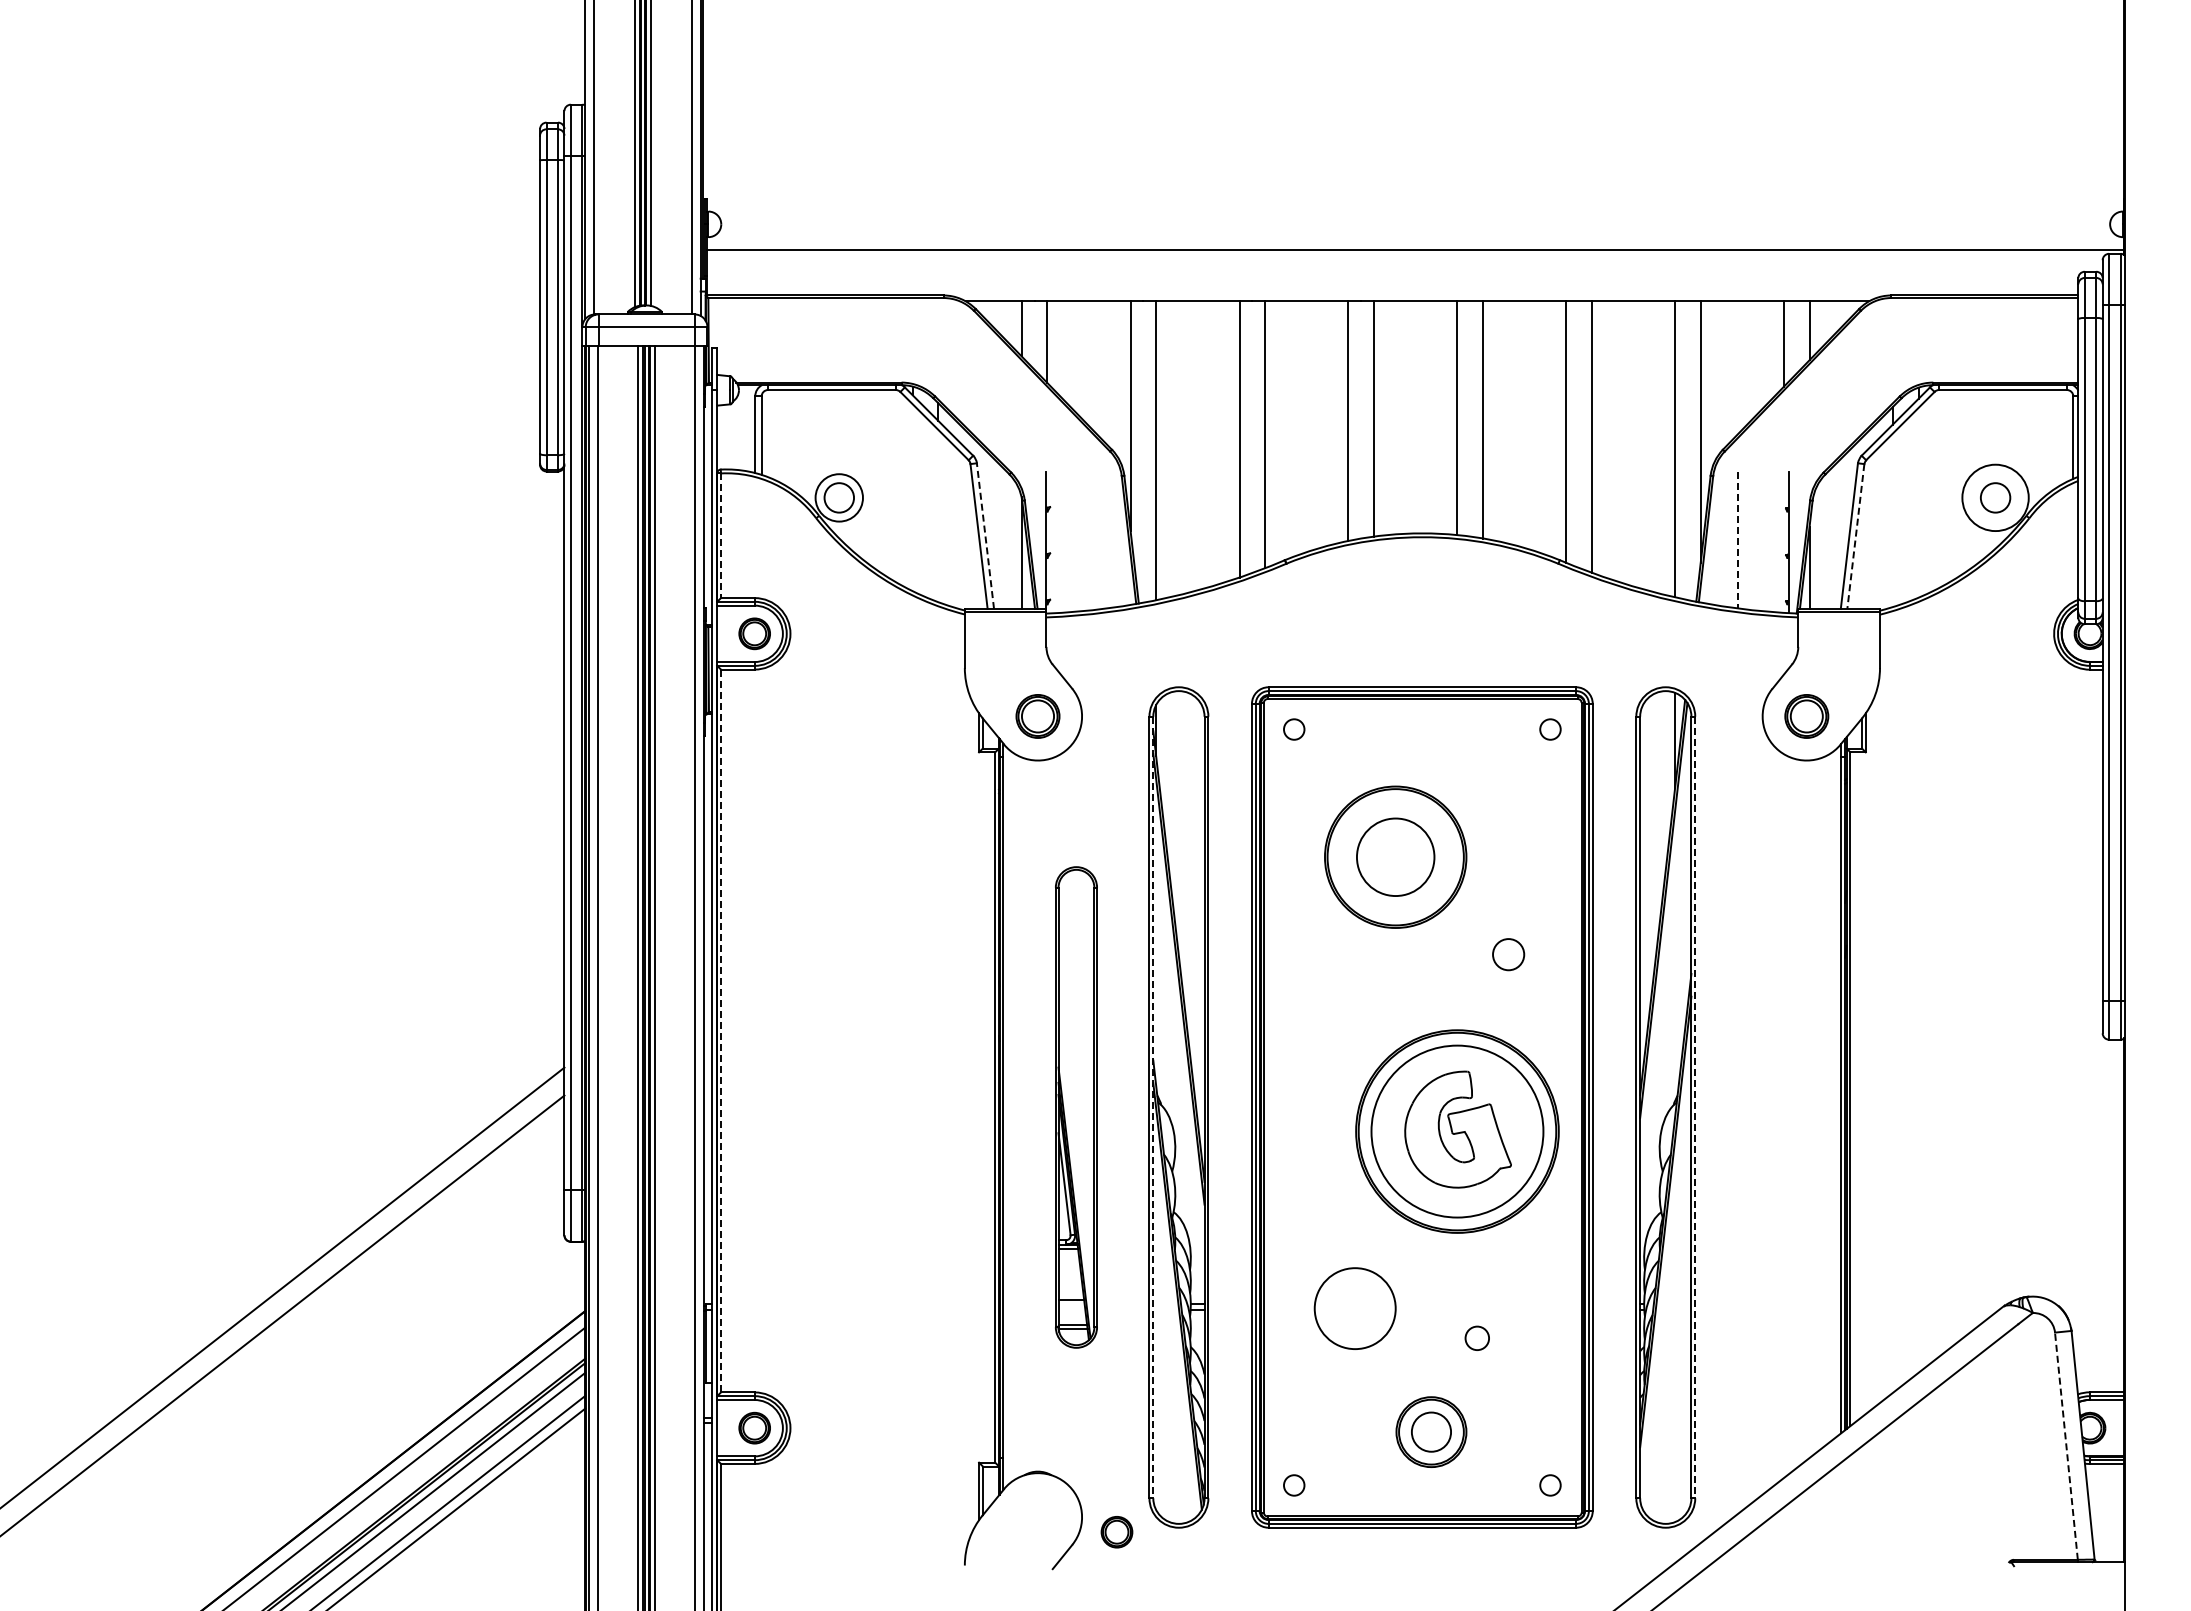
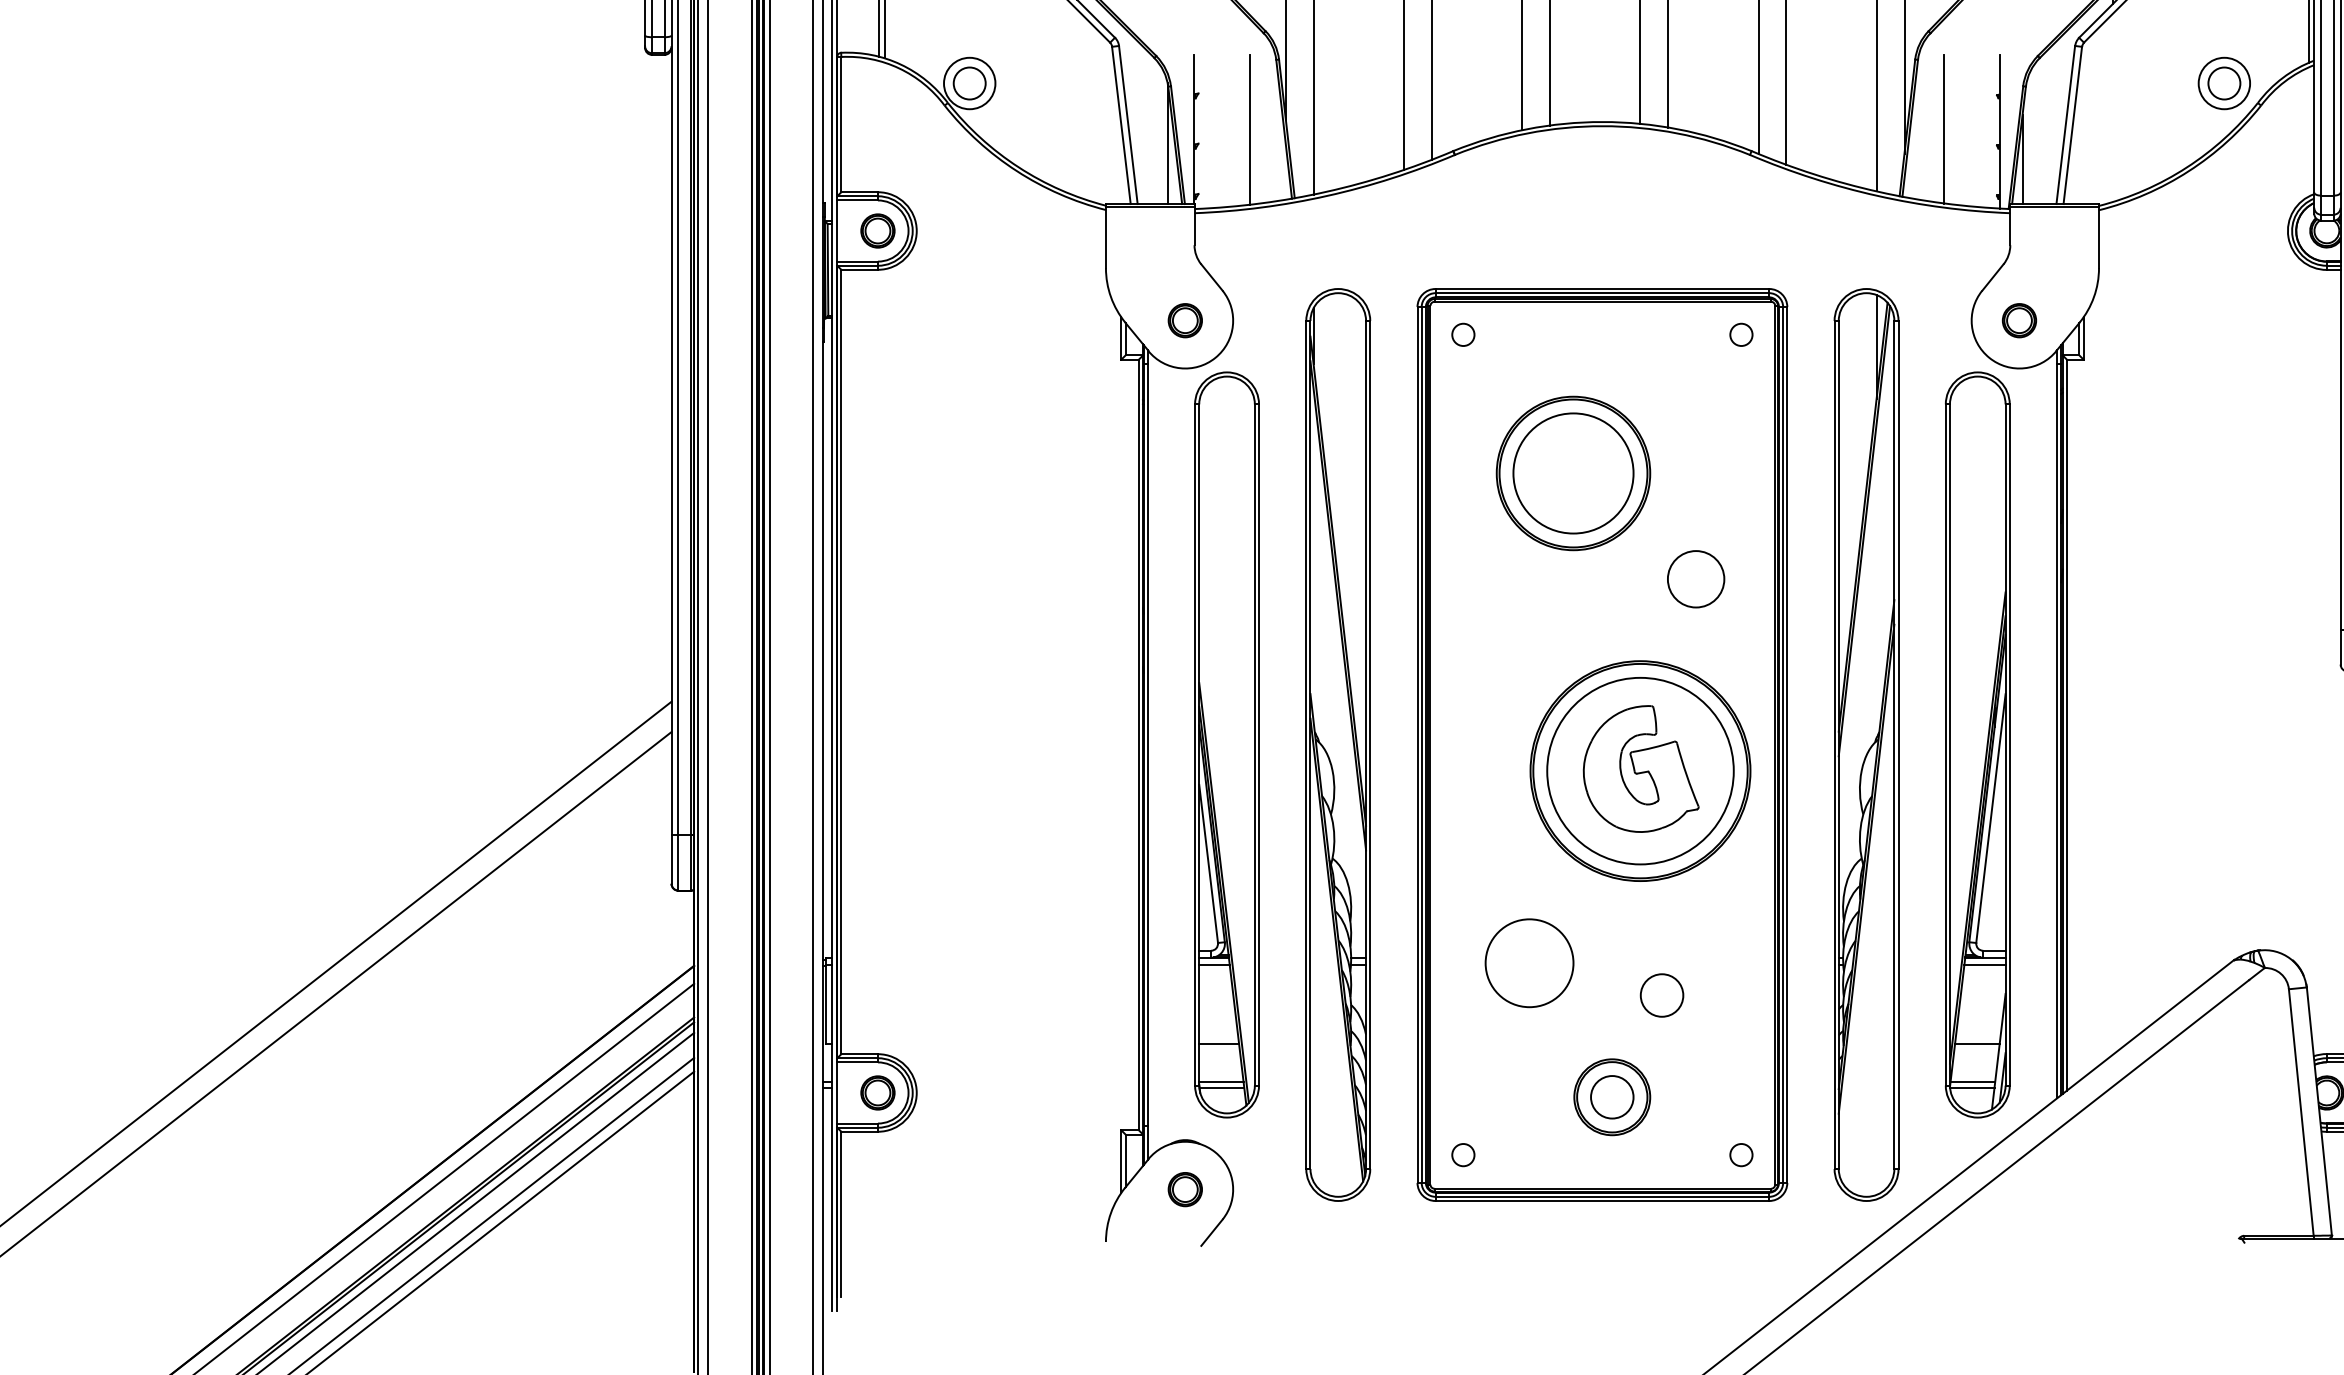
circle: (1995, 497) -> (2224, 83), size x0.71
line: (985, 535) -> (1128, 124), dashed -> solid
line: (721, 536) -> (841, 125), dashed -> solid
line: (1855, 536) -> (2072, 125), dashed -> solid
line: (1097, 540) -> (1249, 129), added
line: (1737, 540) -> (1944, 129), dashed -> solid
part: (1037, 716) -> (1184, 320), size x0.71
part: (1806, 716) -> (2019, 320), size x0.71
circle: (1395, 856) -> (1573, 472), size x1.43
circle: (1508, 954) -> (1695, 578), size x1.67
line: (721, 1031) -> (841, 662), dashed -> solid
part: (1076, 1107) -> (1227, 744), size x1.43
line: (1153, 1107) -> (1310, 744), dashed -> solid
line: (1695, 1107) -> (1898, 744), dashed -> solid
part: (1768, 1107) -> (1978, 744), added
circle: (1476, 1337) -> (1661, 994), size x1.67
line: (2066, 1445) -> (2301, 1111), dashed -> solid
part: (1116, 1532) -> (1184, 1189), moved

